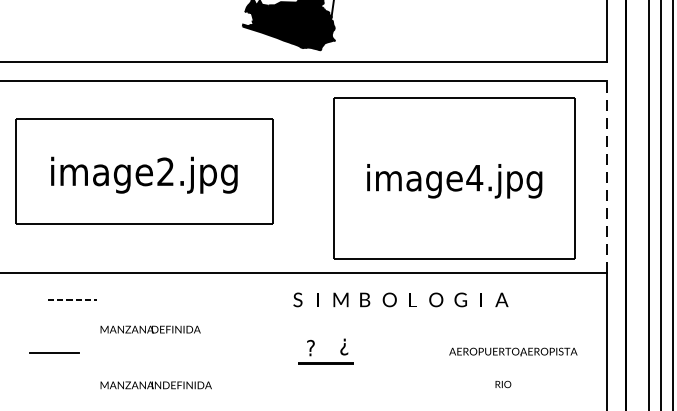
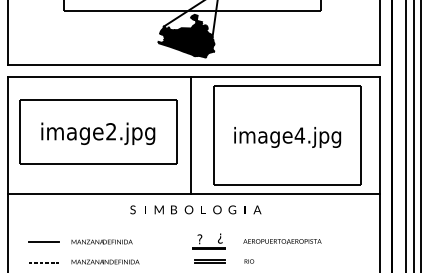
line: (295, 176) -> (190, 134), added
line: (606, 178) -> (380, 135), dashed -> solid
line: (70, 299) -> (42, 262), moved
text: (400, 299) -> (195, 209), moved
text: (149, 328) -> (101, 241), moved
text: (513, 351) -> (282, 241), moved
line: (326, 382) -> (209, 260), added
text: (503, 384) -> (249, 261), moved

